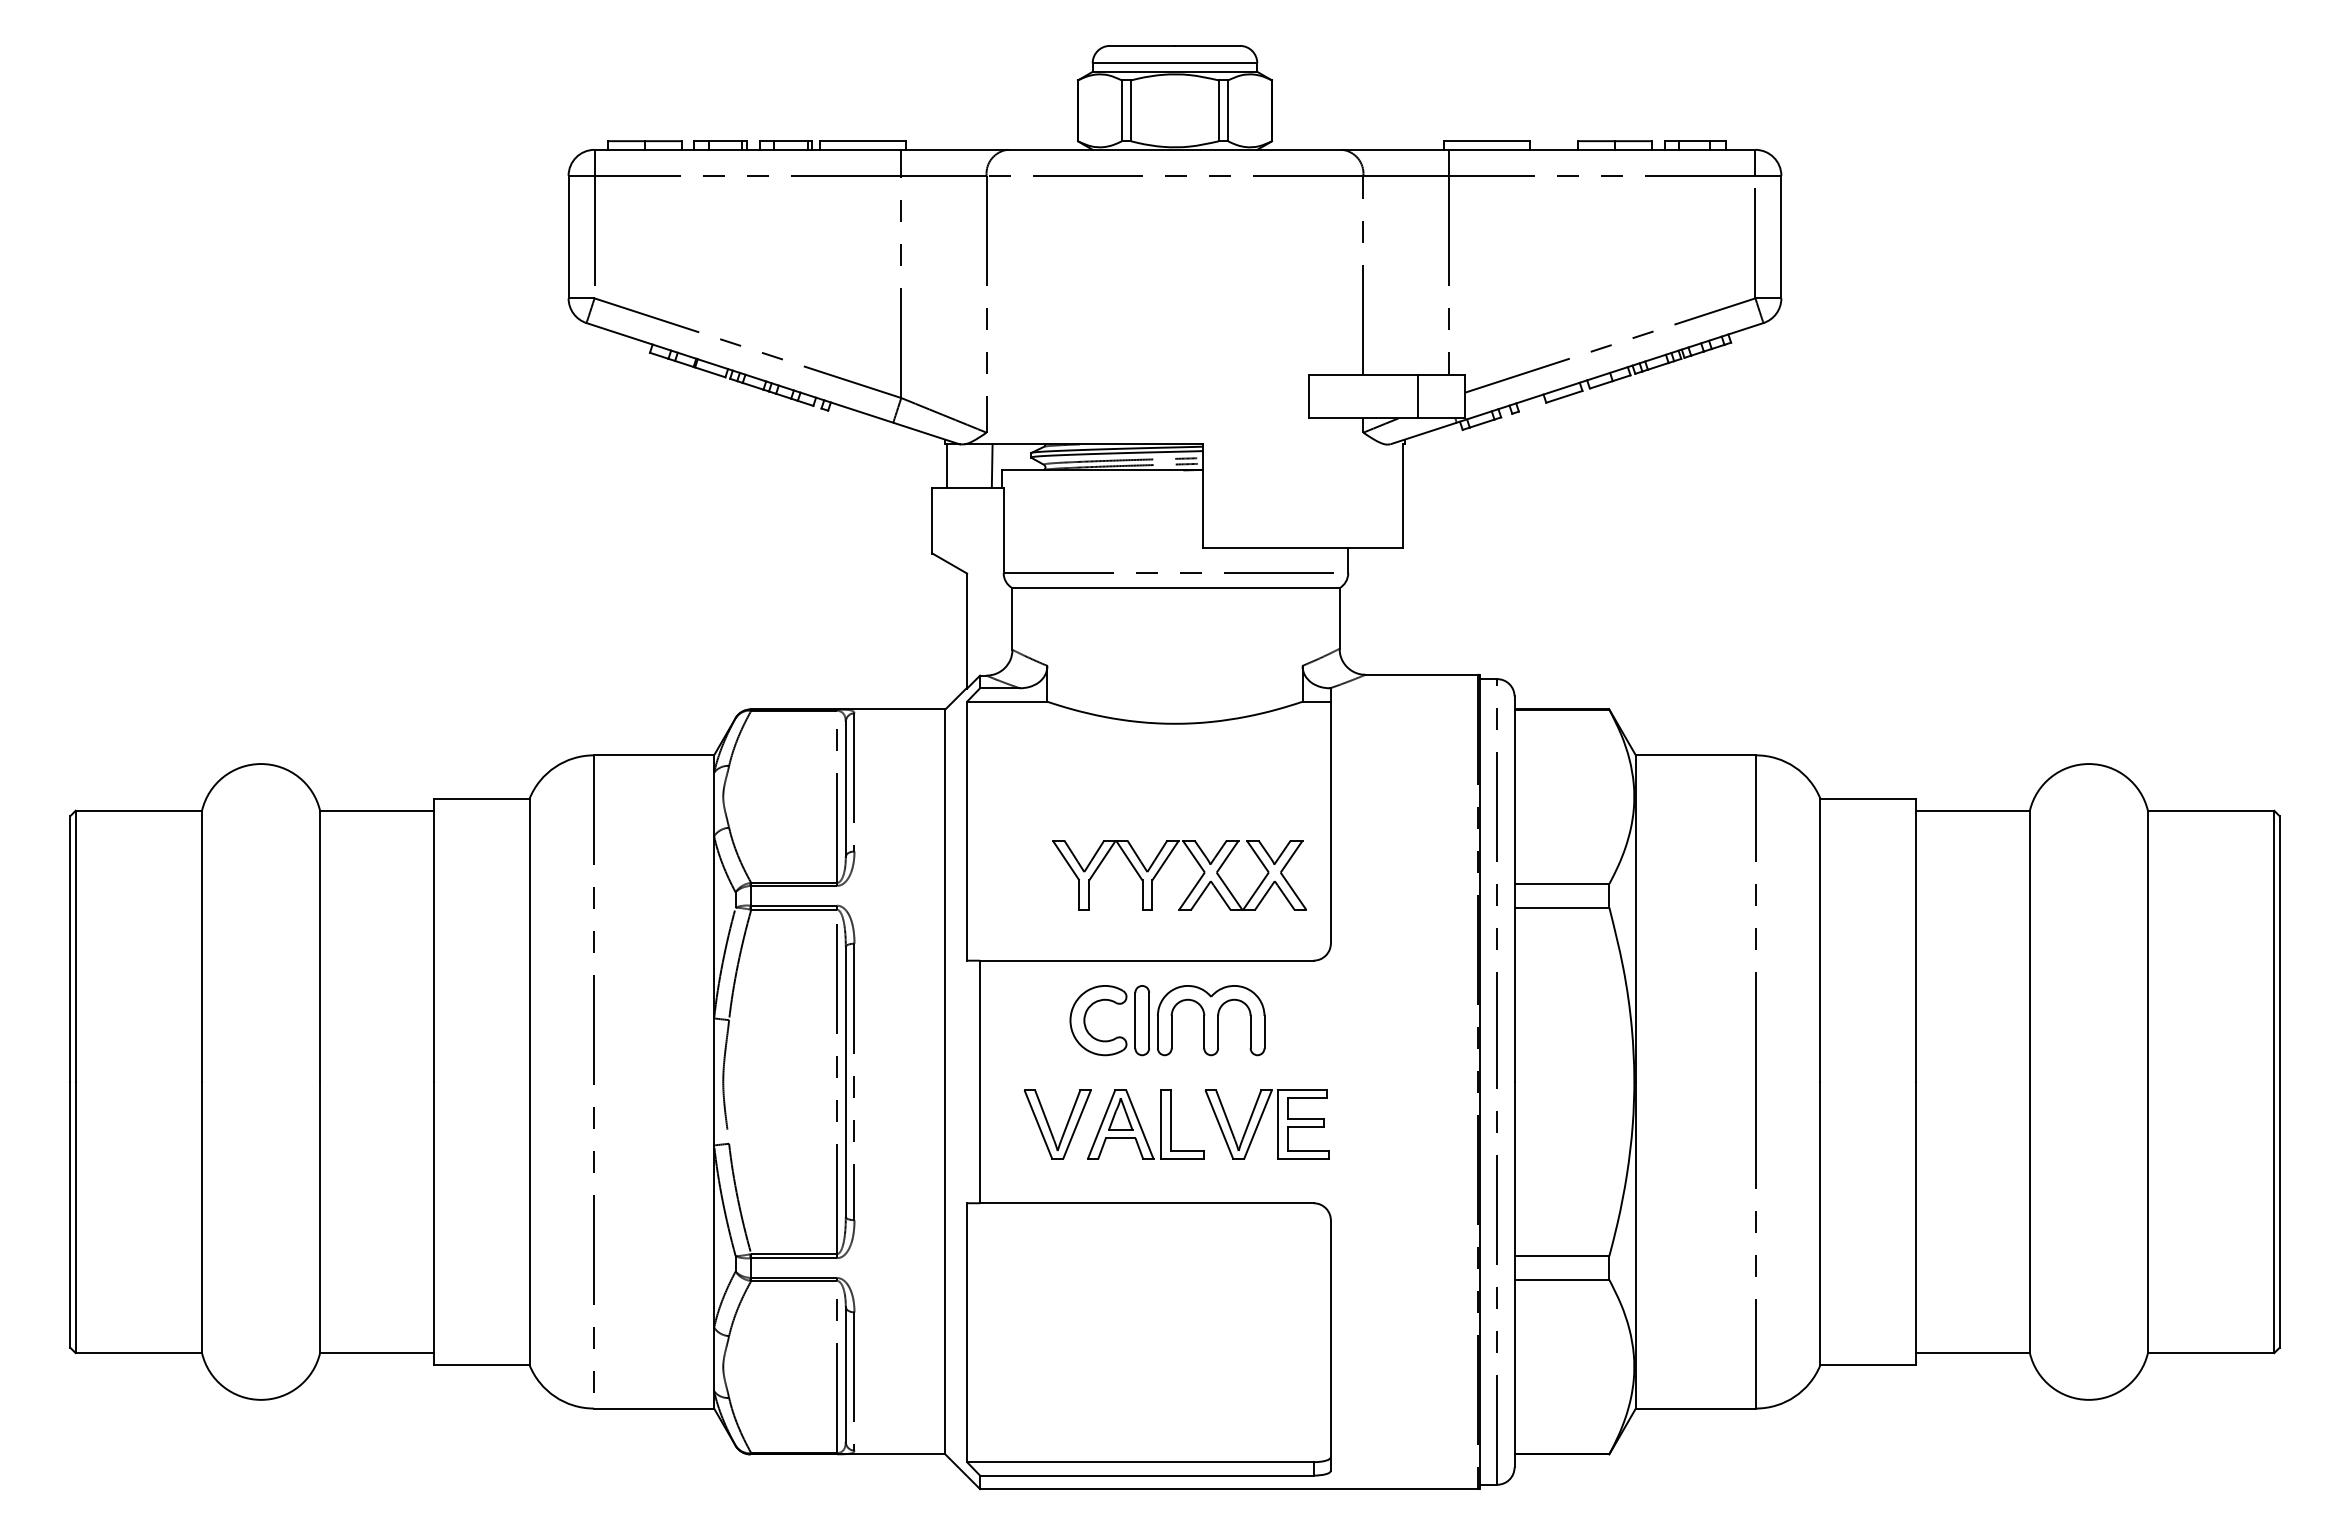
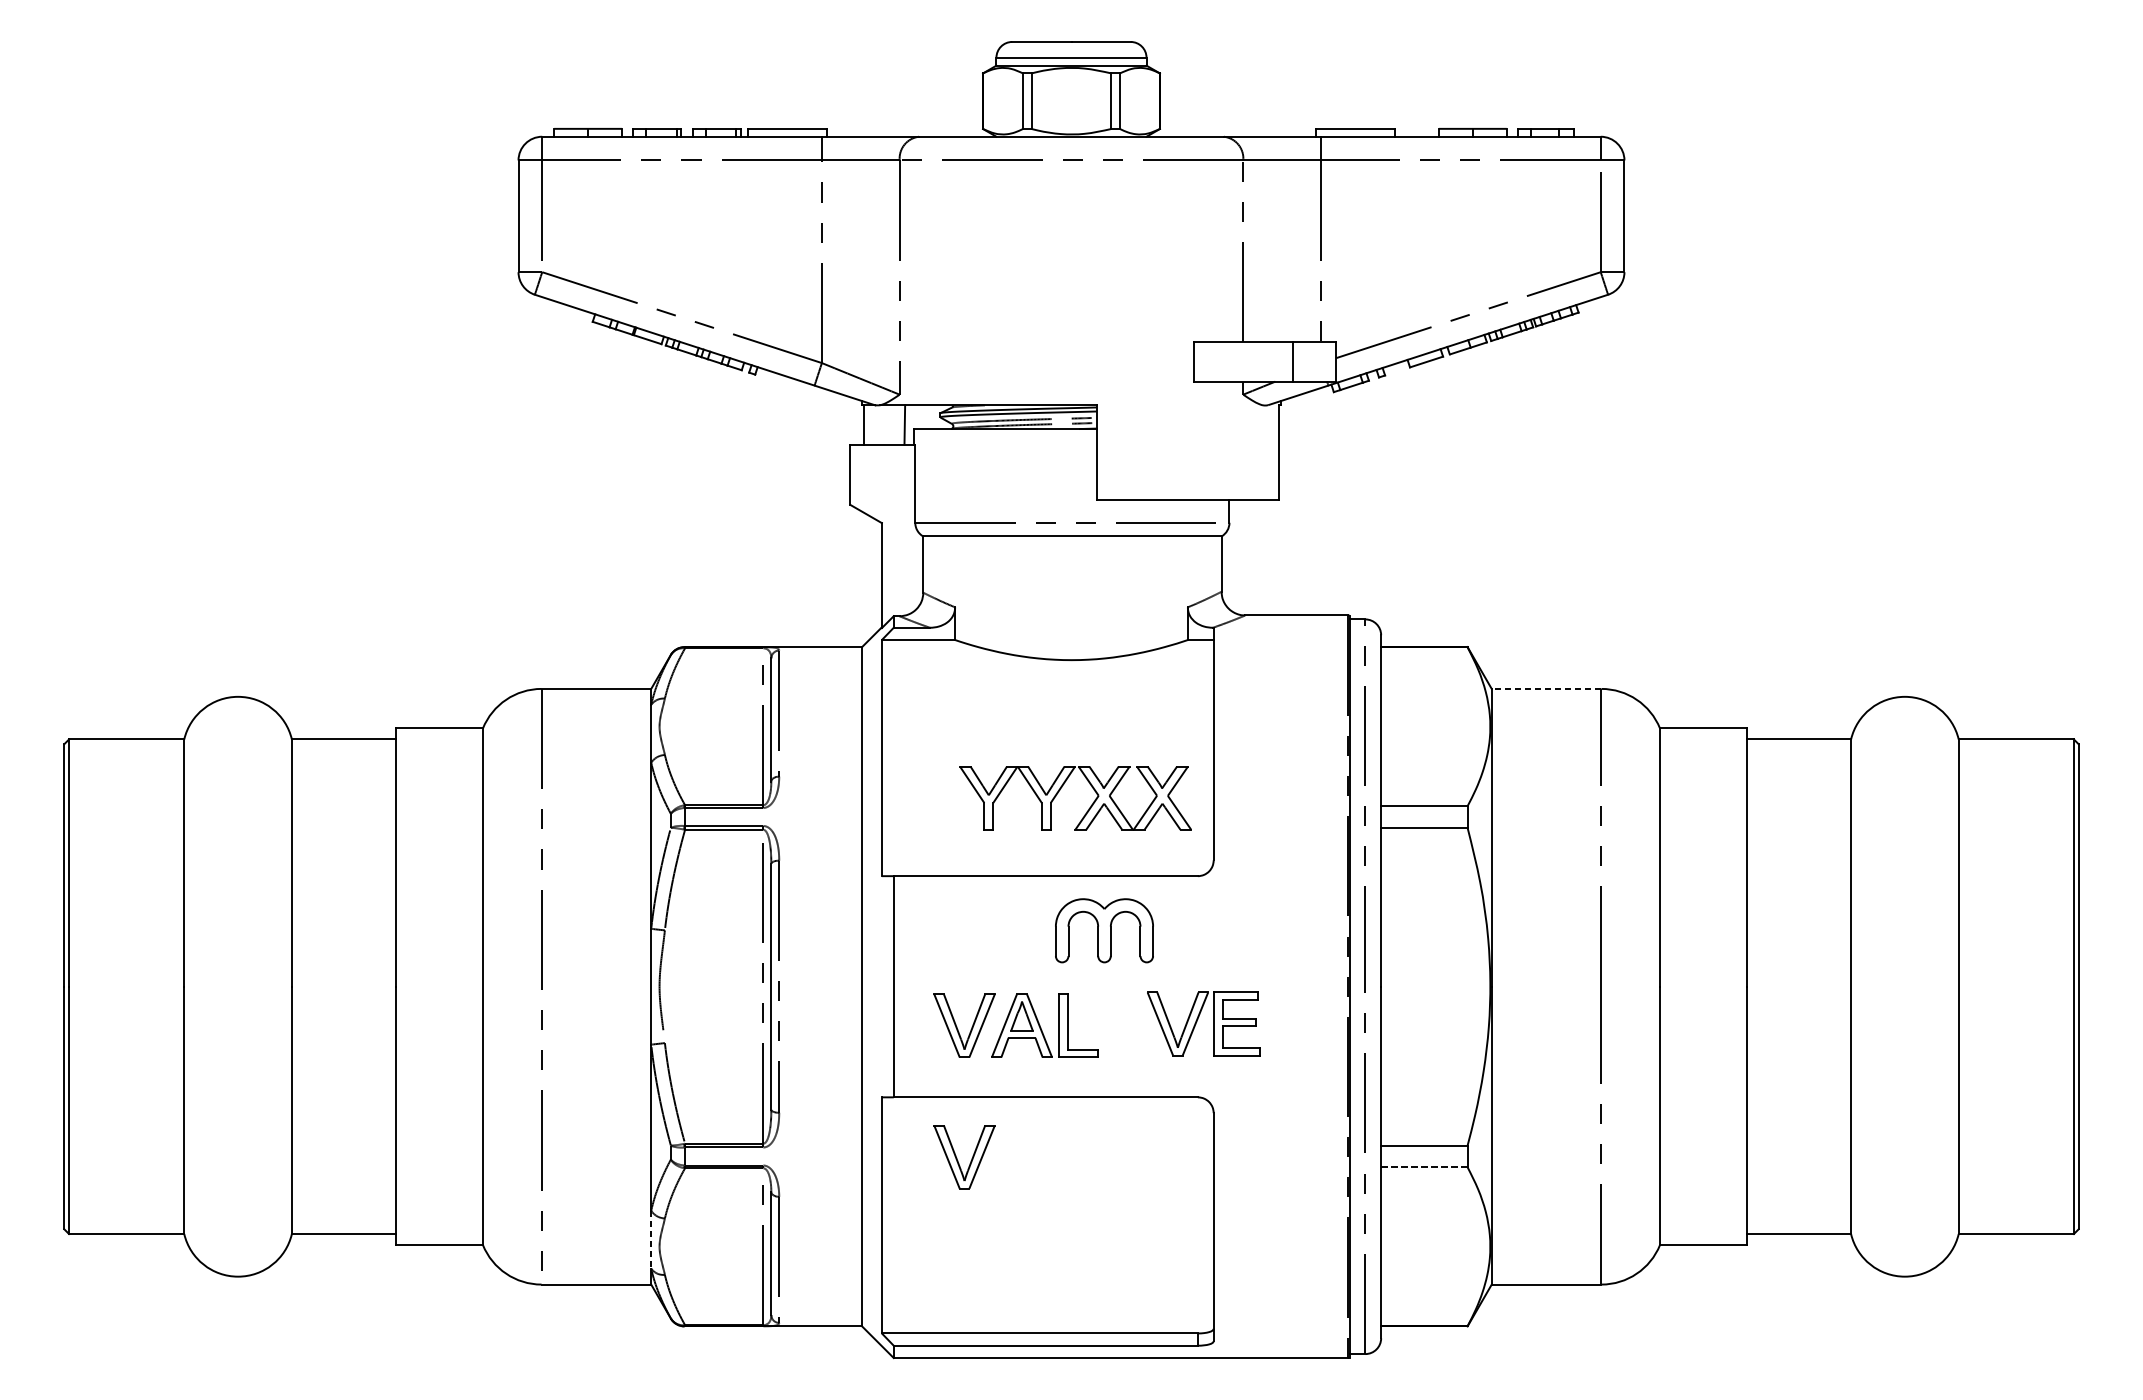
line: (1695, 755) -> (1546, 689), solid -> dashed
part: (1116, 1004) -> (1018, 916), removed
part: (1260, 1121) -> (1197, 1020), moved
part: (1050, 1271) -> (957, 1159), added
line: (1562, 1279) -> (1424, 1166), solid -> dashed
line: (714, 1359) -> (651, 1239), solid -> dashed

